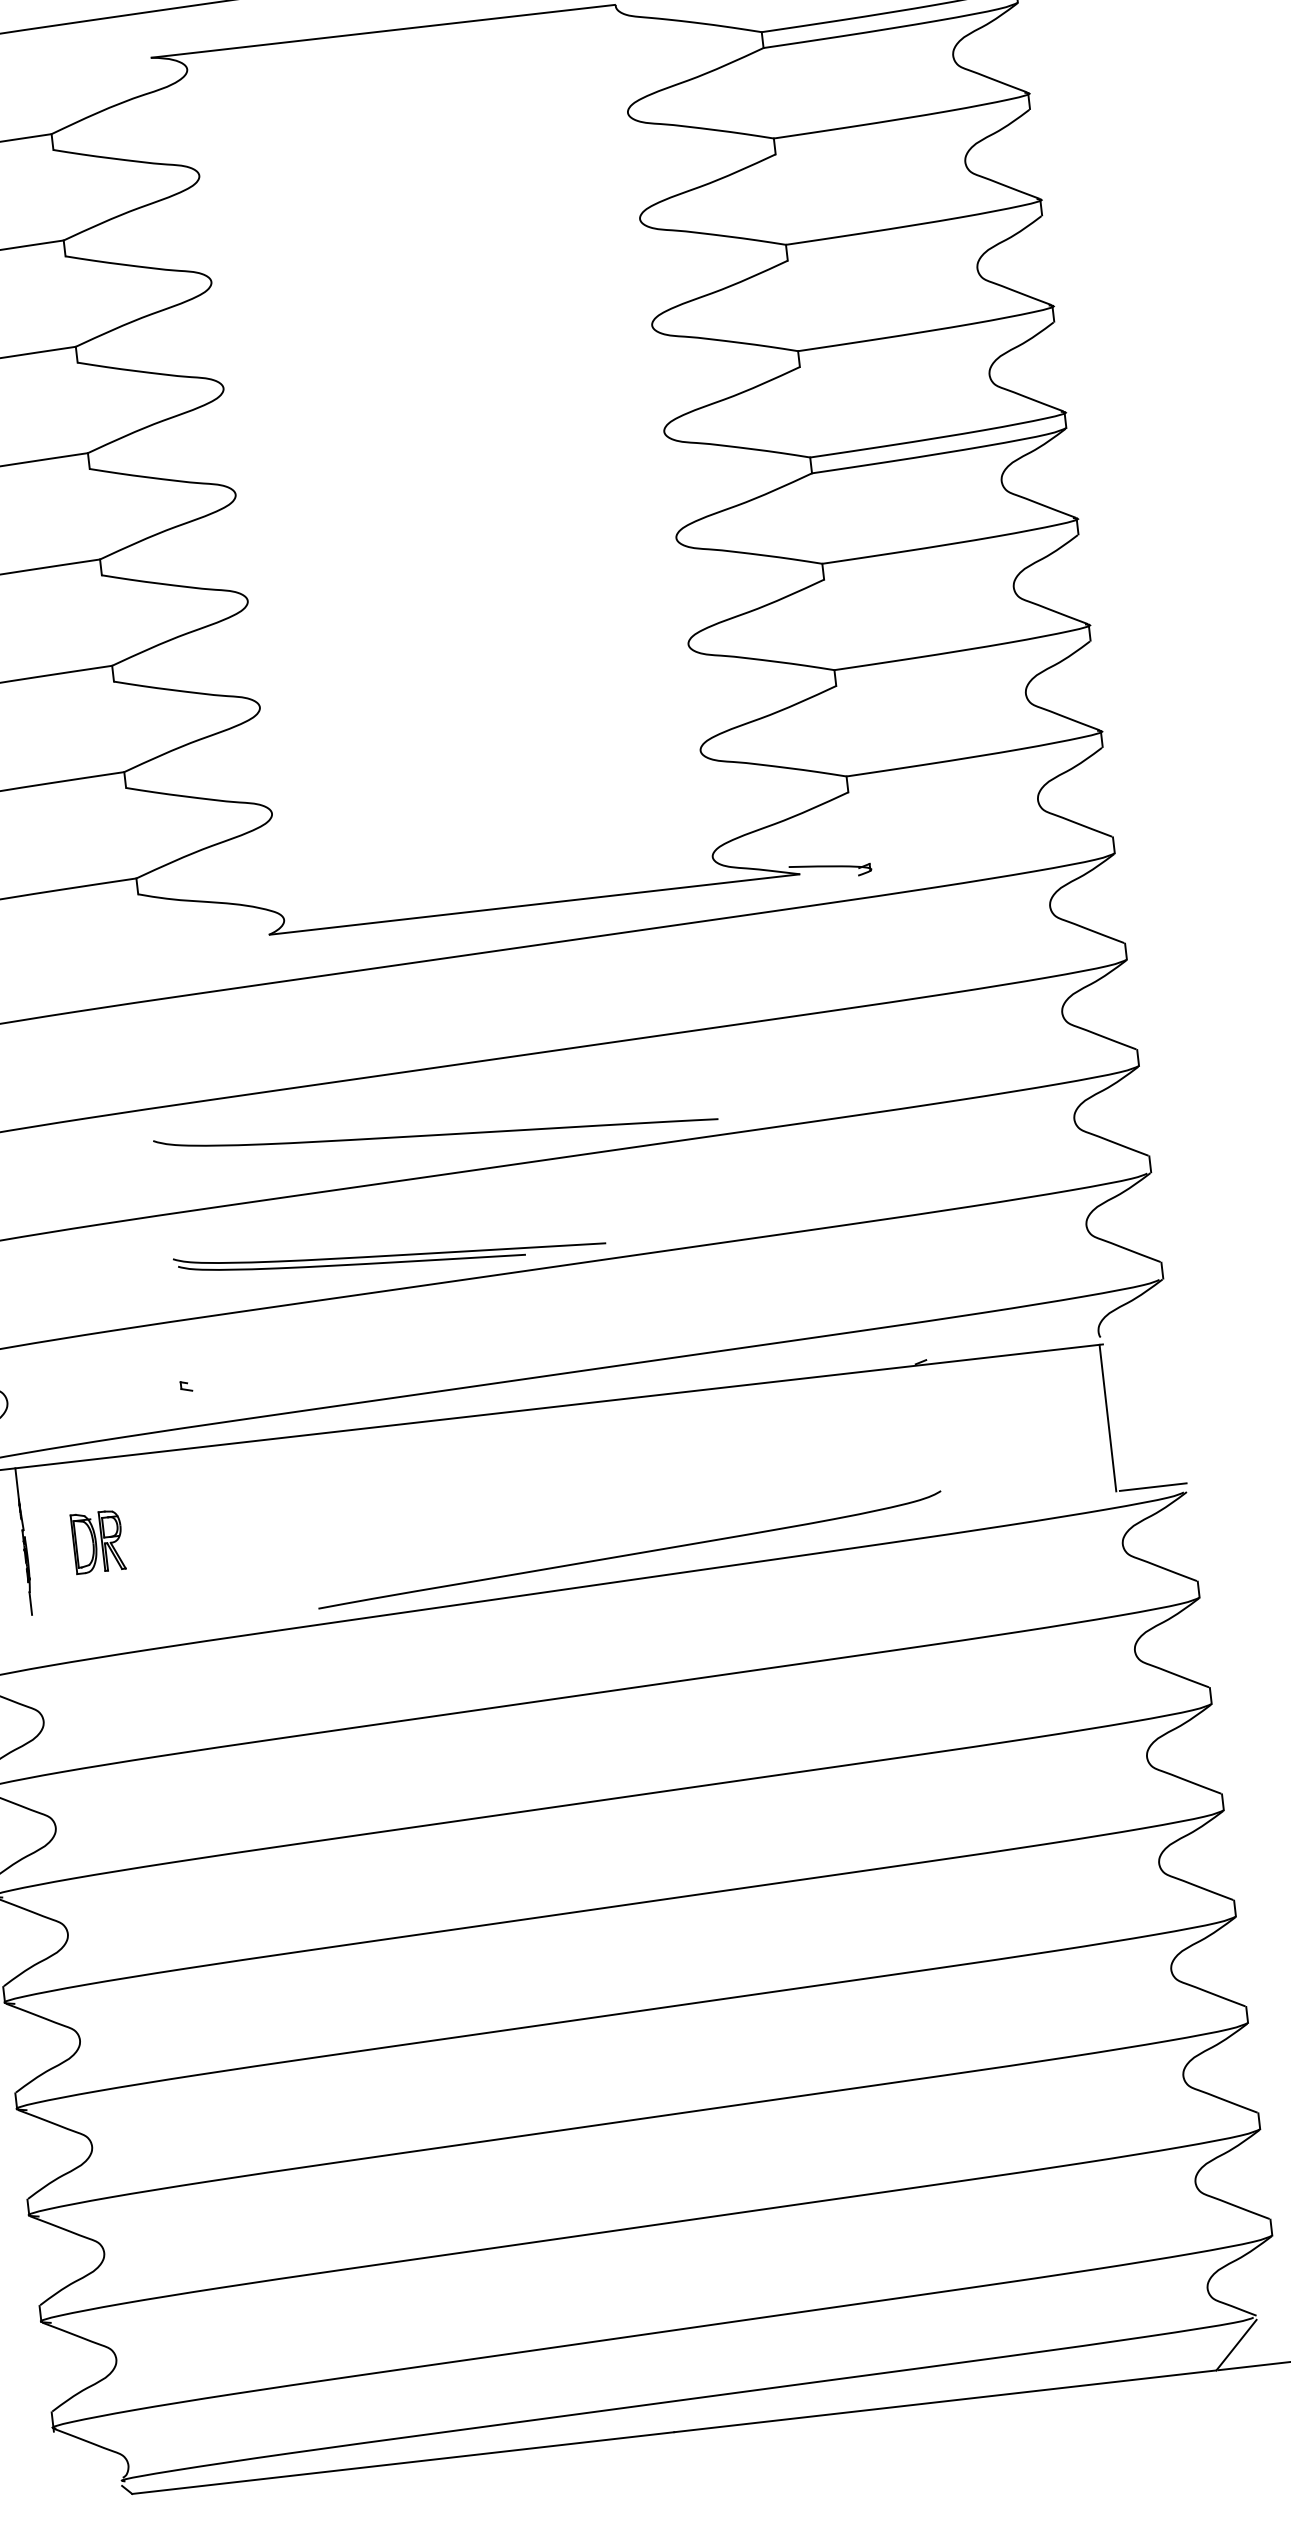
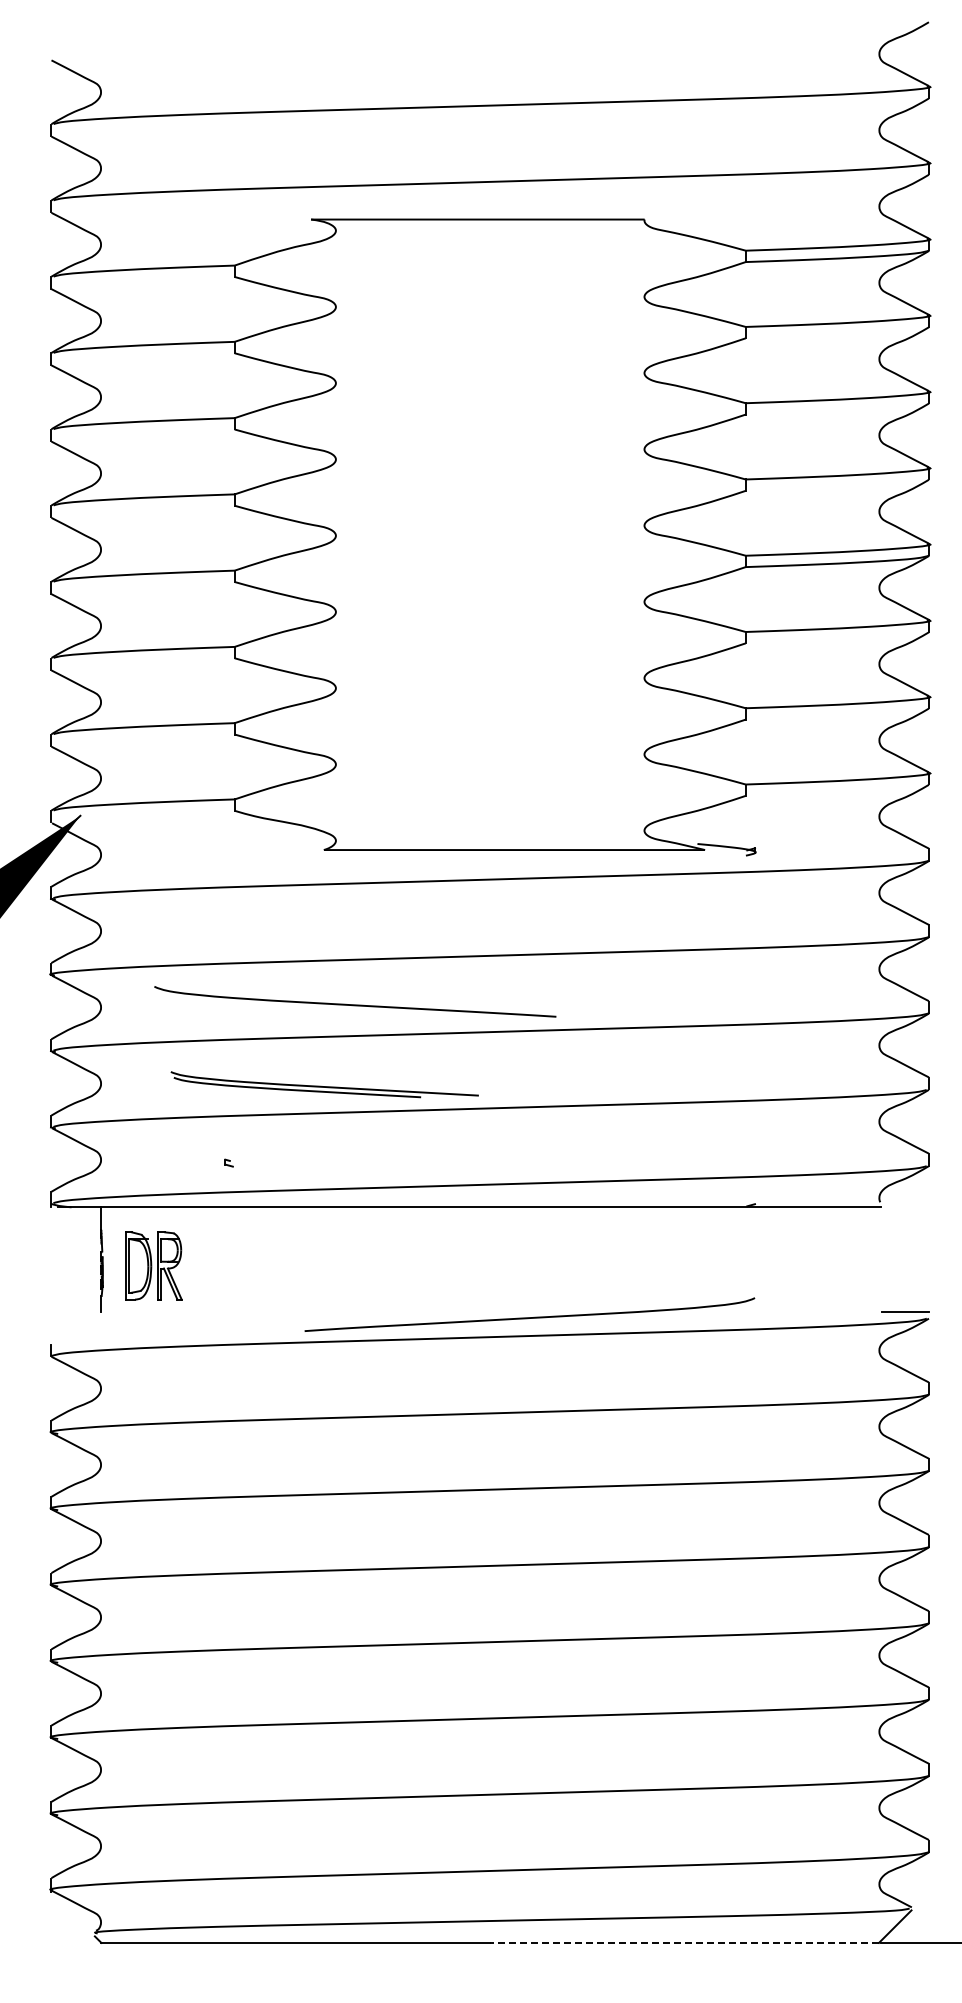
curve: (436, 1133) -> (355, 1004), moved
part: (389, 1252) -> (324, 1084), moved
line: (1108, 1417) -> (879, 1259), removed
part: (98, 1542) -> (154, 1266), size x1.6
line: (945, 2400) -> (684, 1942), solid -> dashed

